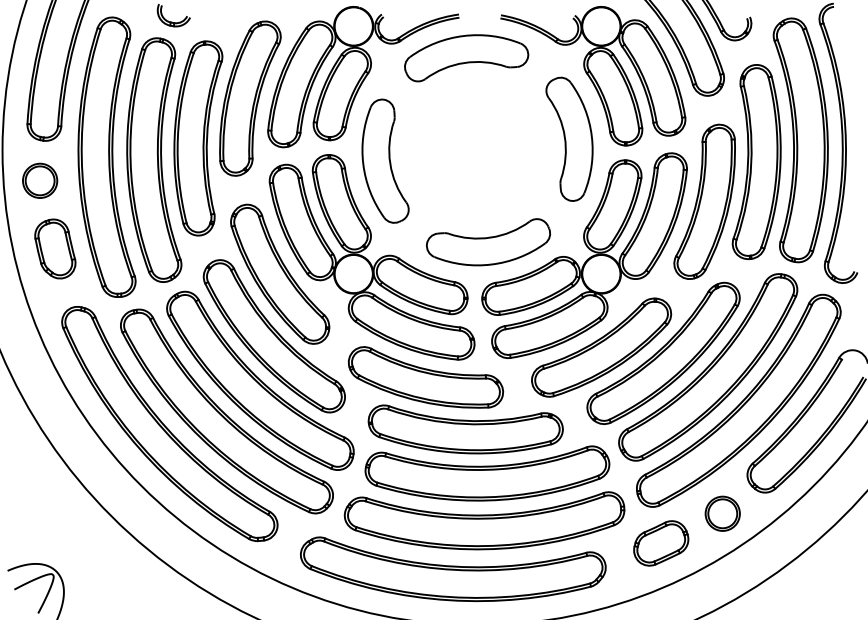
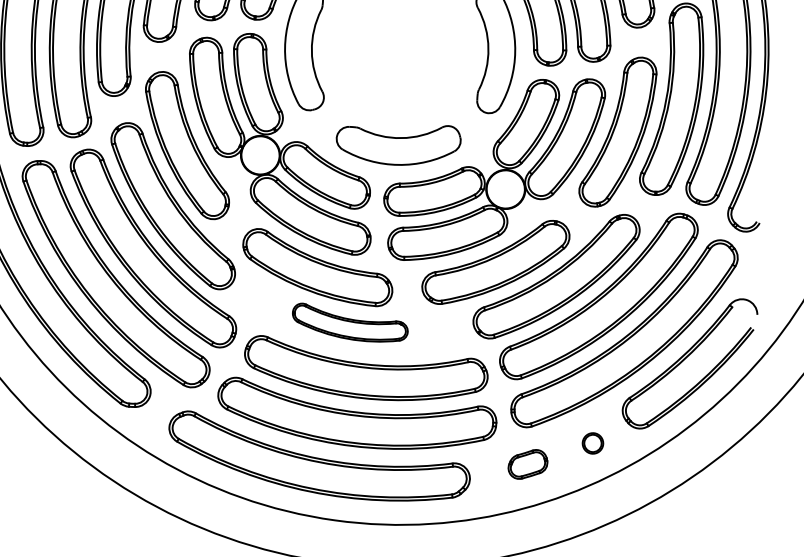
part: (465, 429) -> (349, 324), size x0.6
part: (722, 513) -> (592, 443), size x0.6
part: (661, 543) -> (528, 464), size x0.7

